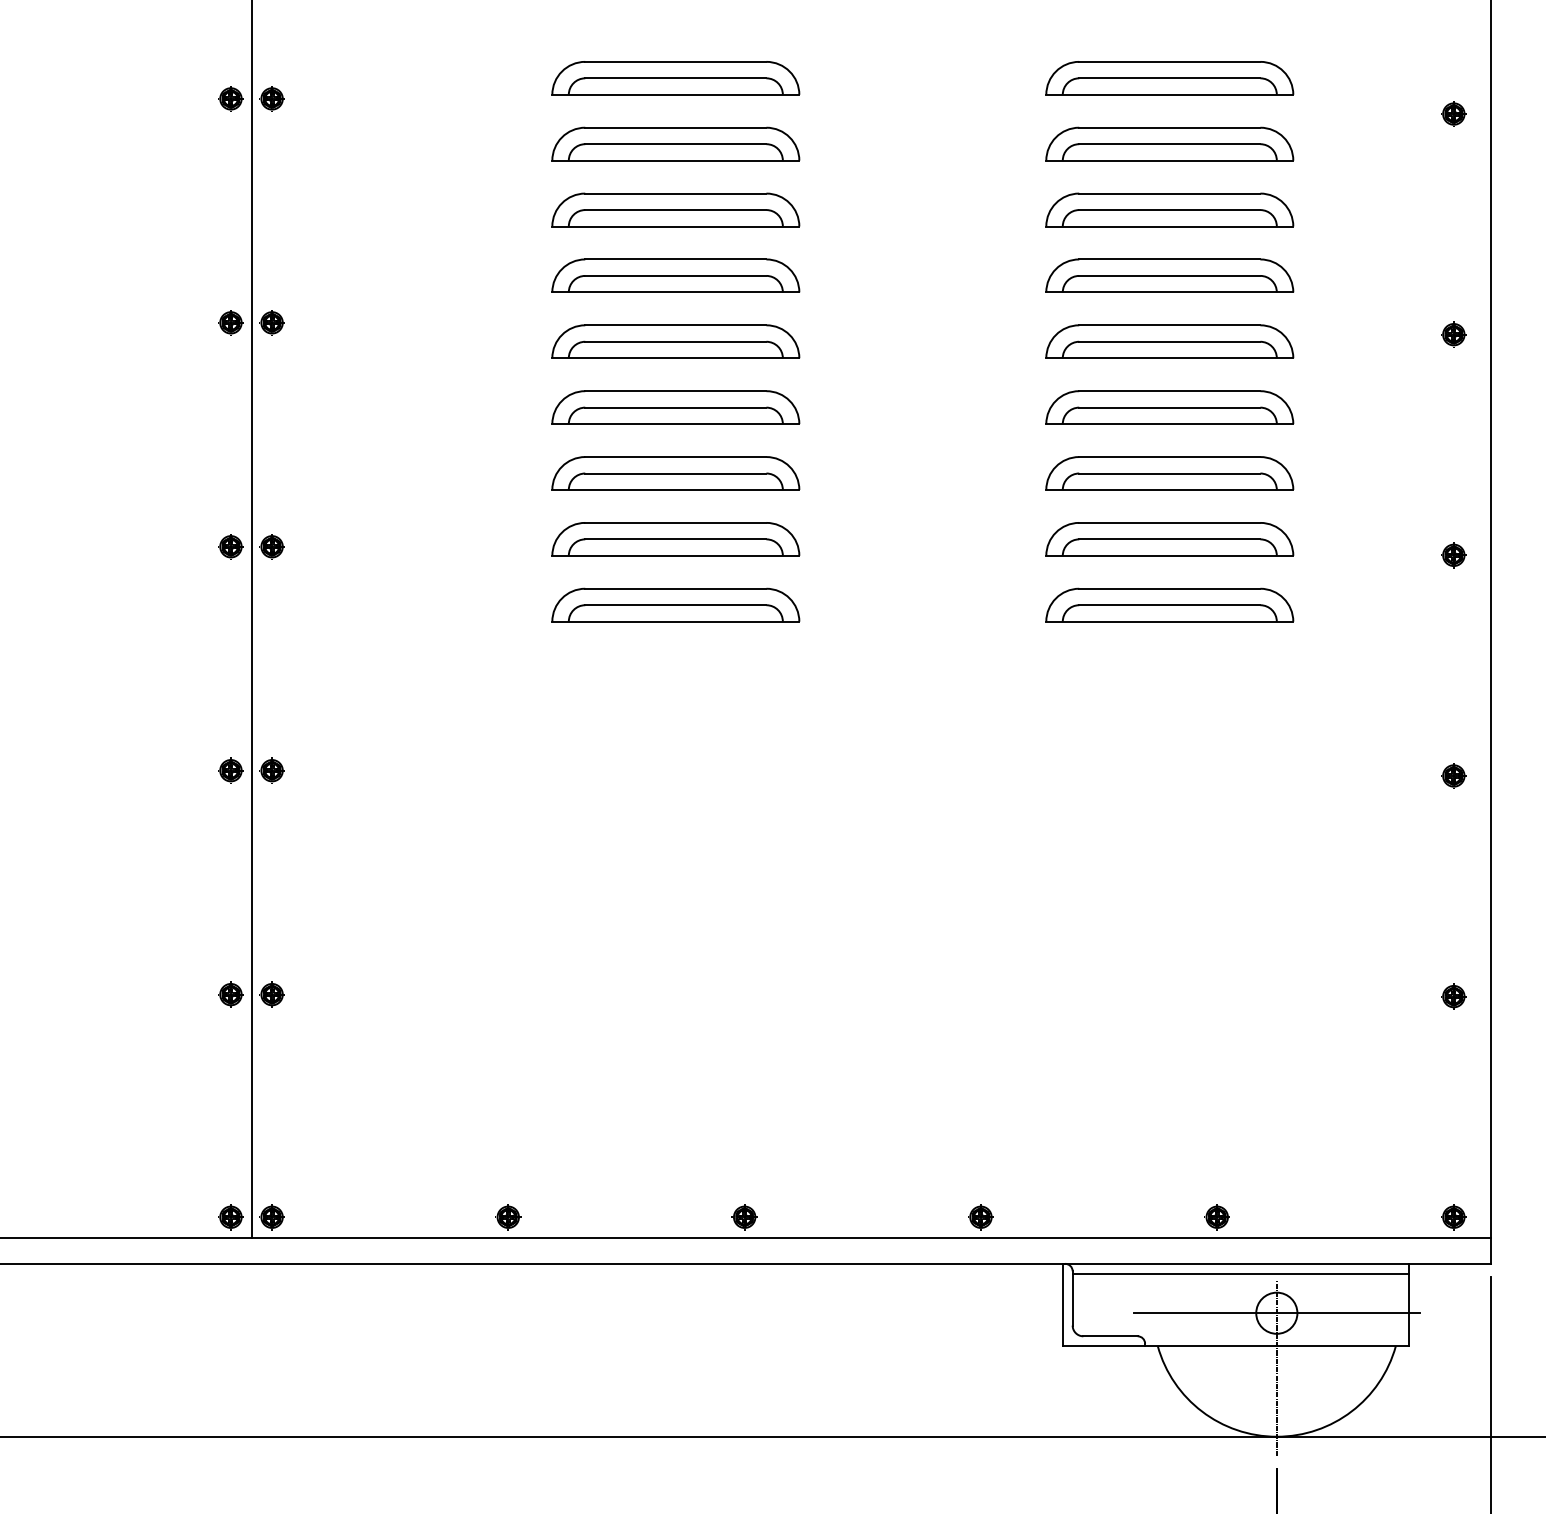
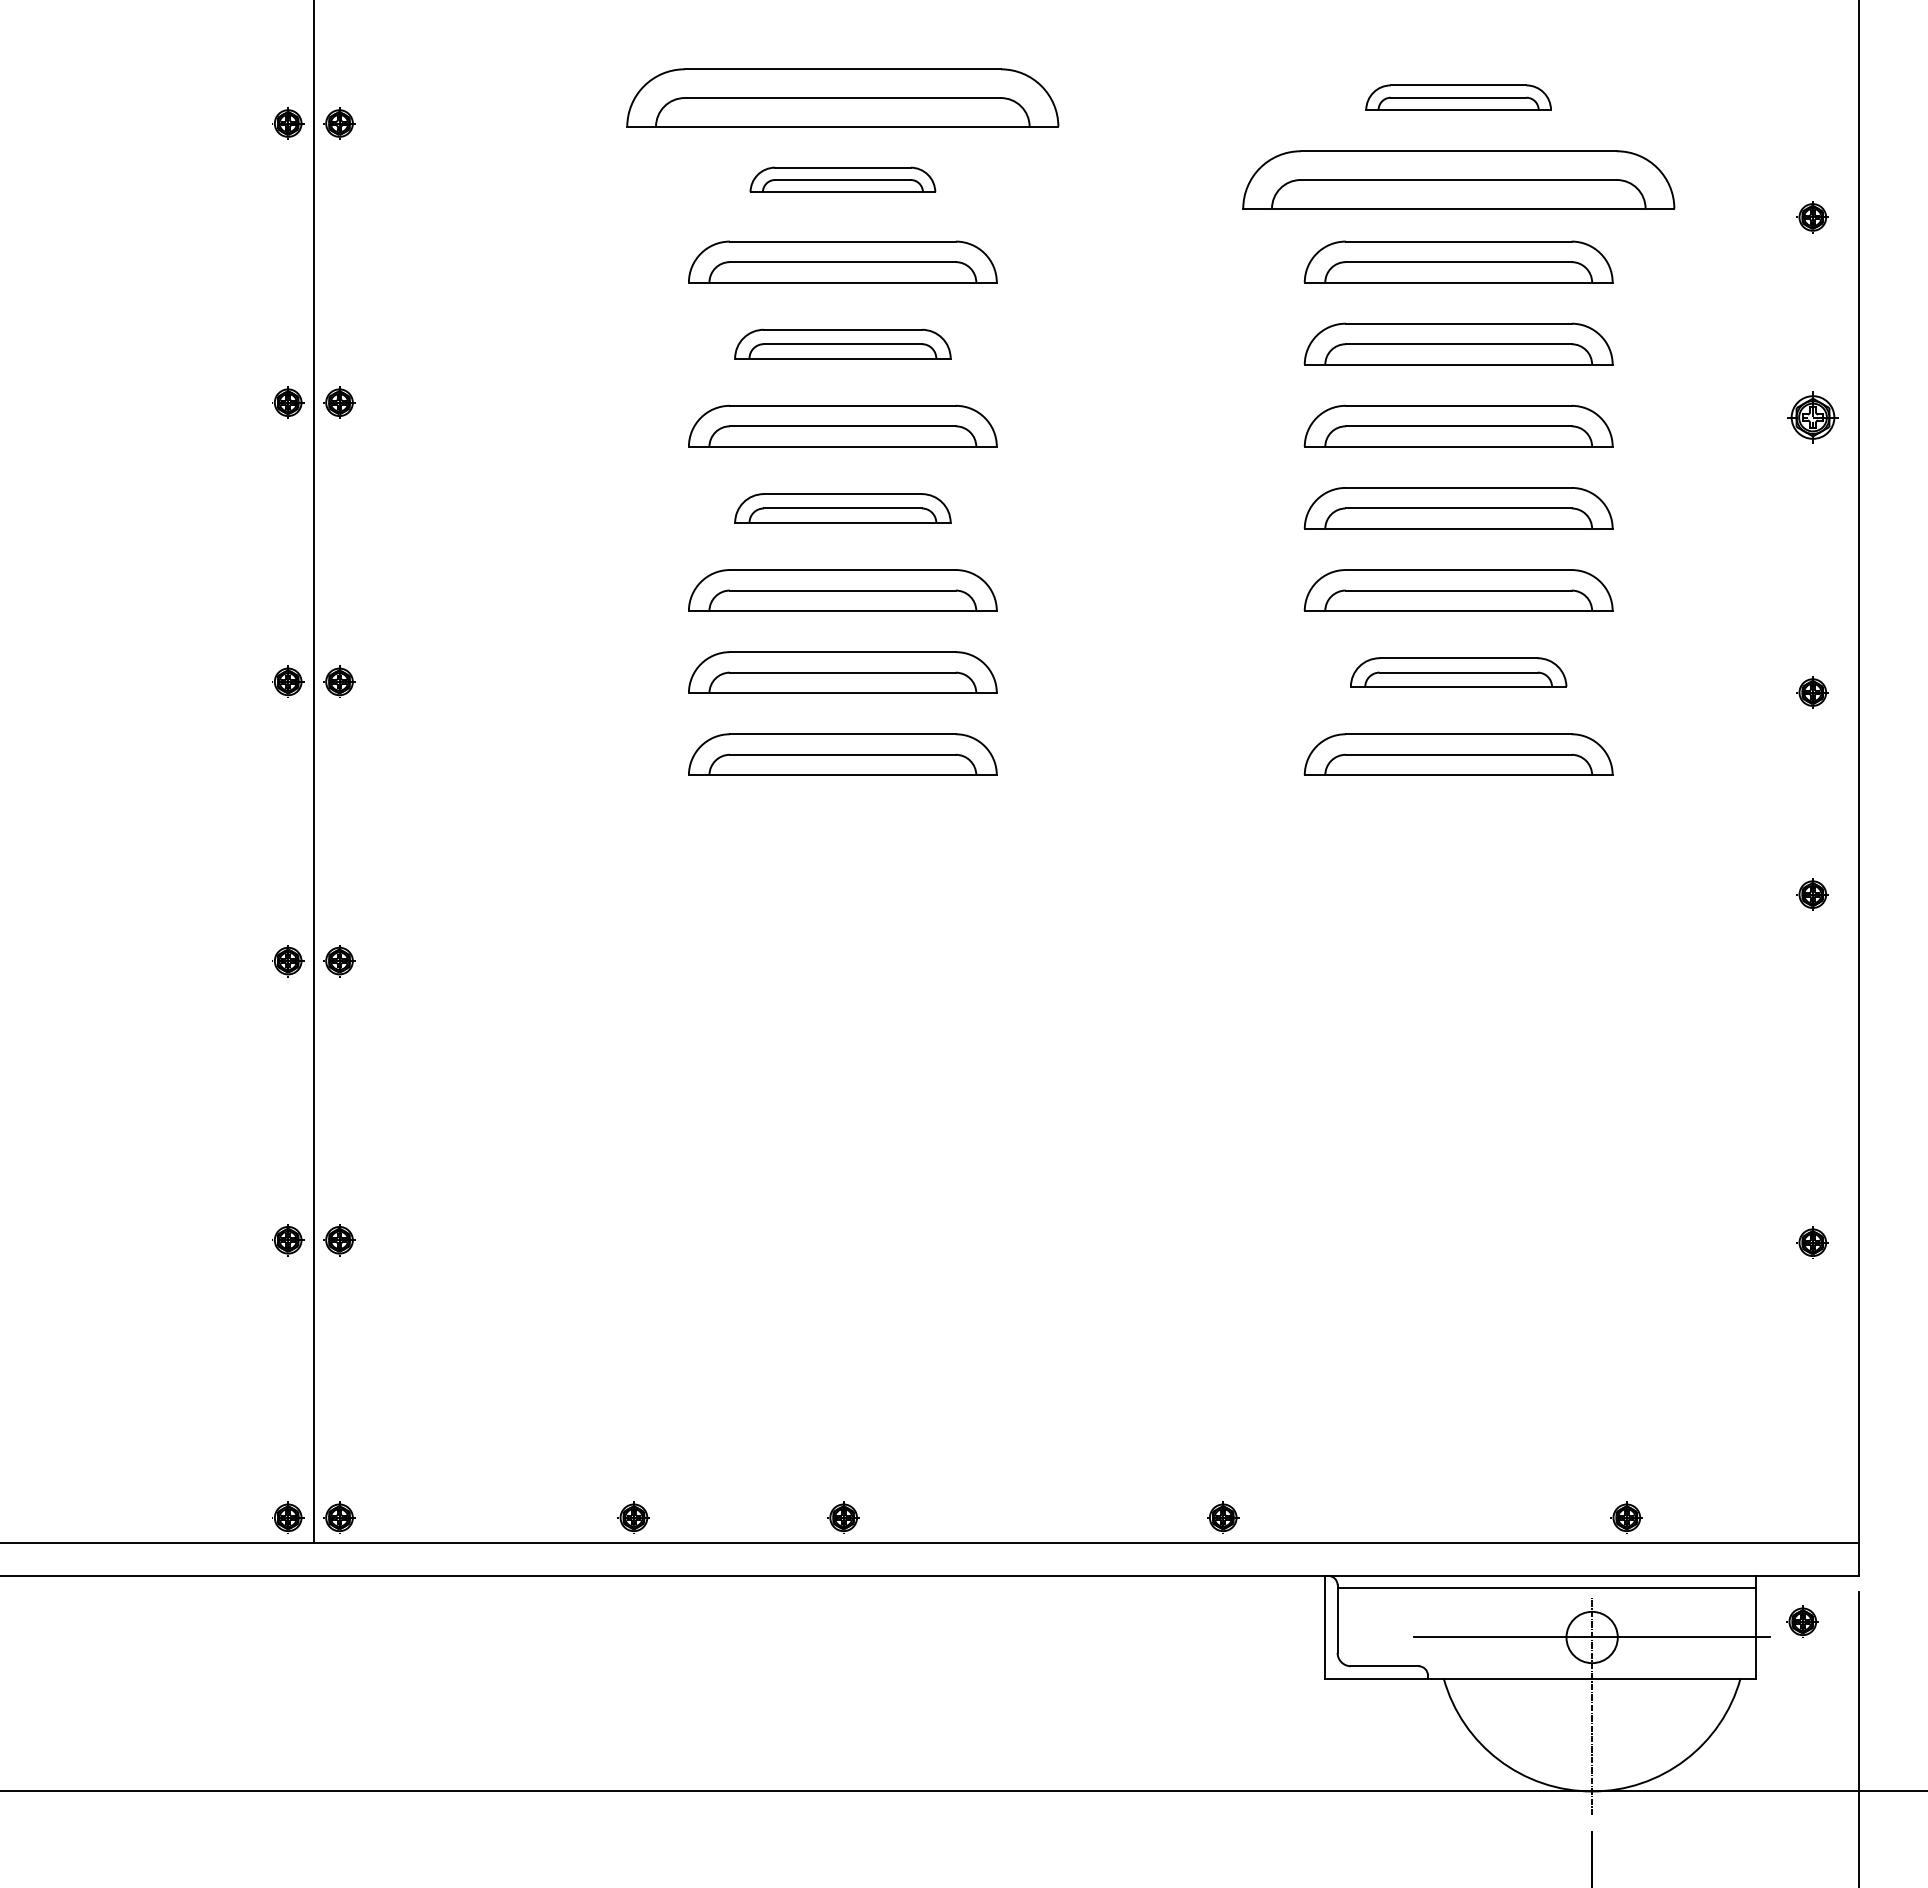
part: (675, 78) -> (842, 97), size x1.4
part: (1169, 78) -> (1458, 97), size x0.6
part: (1453, 114) -> (1812, 217), moved
part: (675, 143) -> (842, 179), size x0.6
part: (1169, 143) -> (1458, 179), size x1.4
part: (675, 275) -> (842, 343), size x0.7
part: (1453, 334) -> (1812, 417), size x1.6
part: (675, 407) -> (842, 508), size x0.7
part: (1169, 539) -> (1458, 672), size x0.7
part: (1453, 775) -> (1812, 894), moved
part: (744, 1217) -> (843, 1517), moved
part: (1216, 1217) -> (1626, 1517), moved
part: (1453, 1217) -> (1802, 1621), moved

